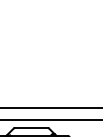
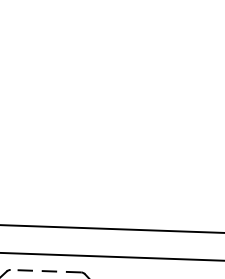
line: (30, 127) -> (43, 270), solid -> dashed

